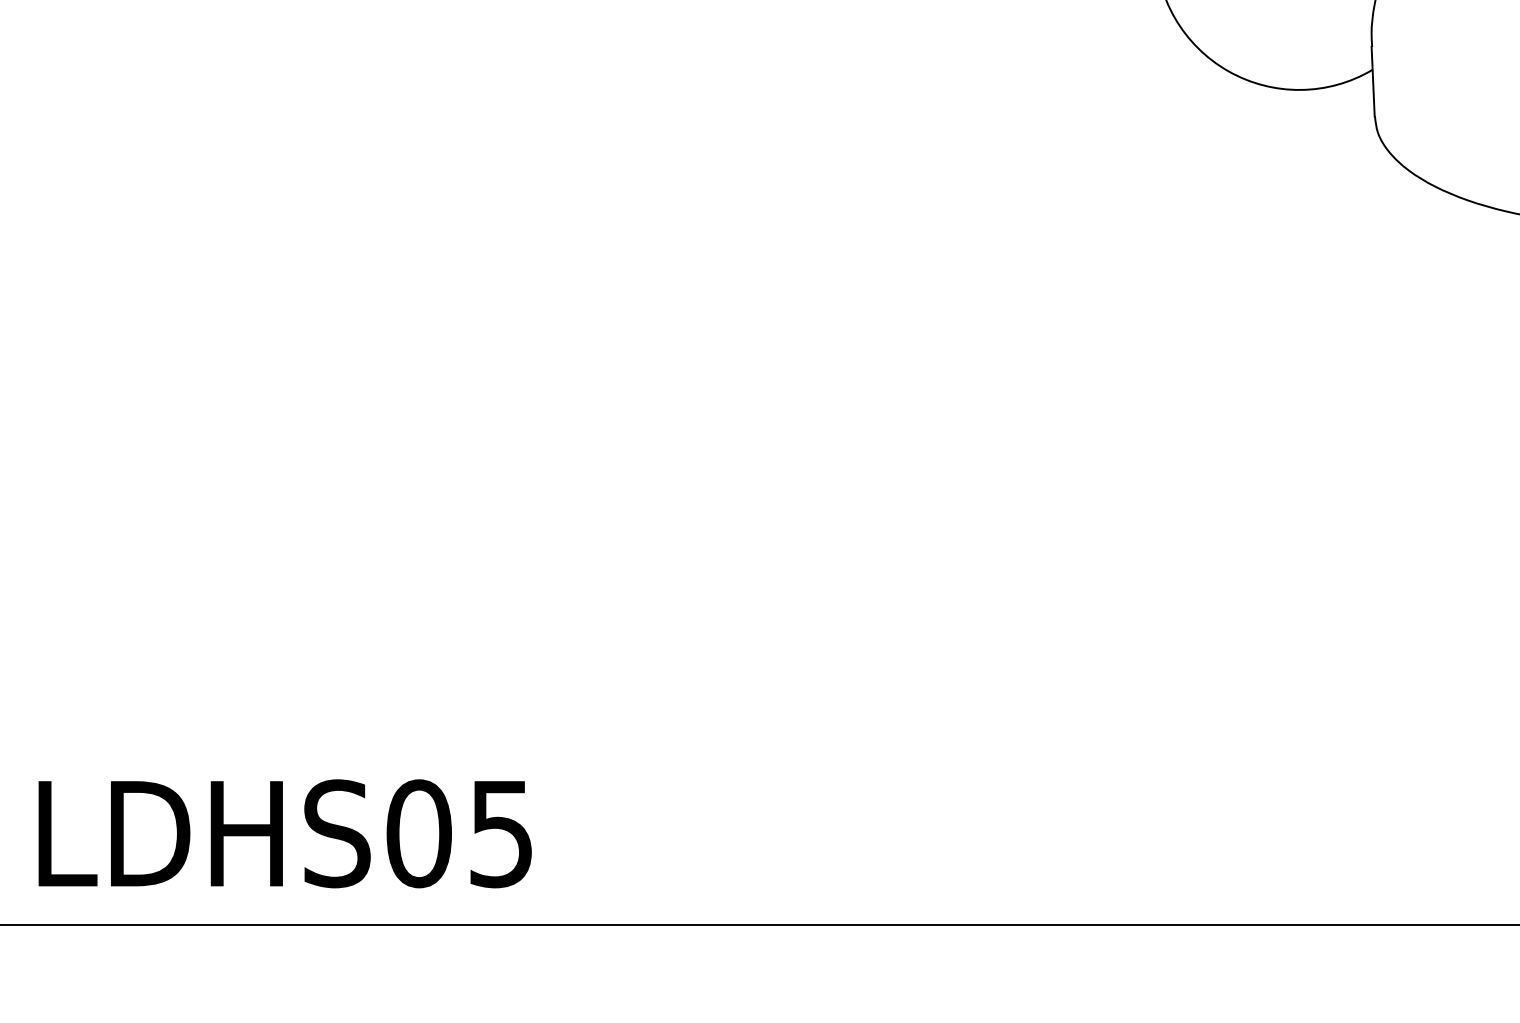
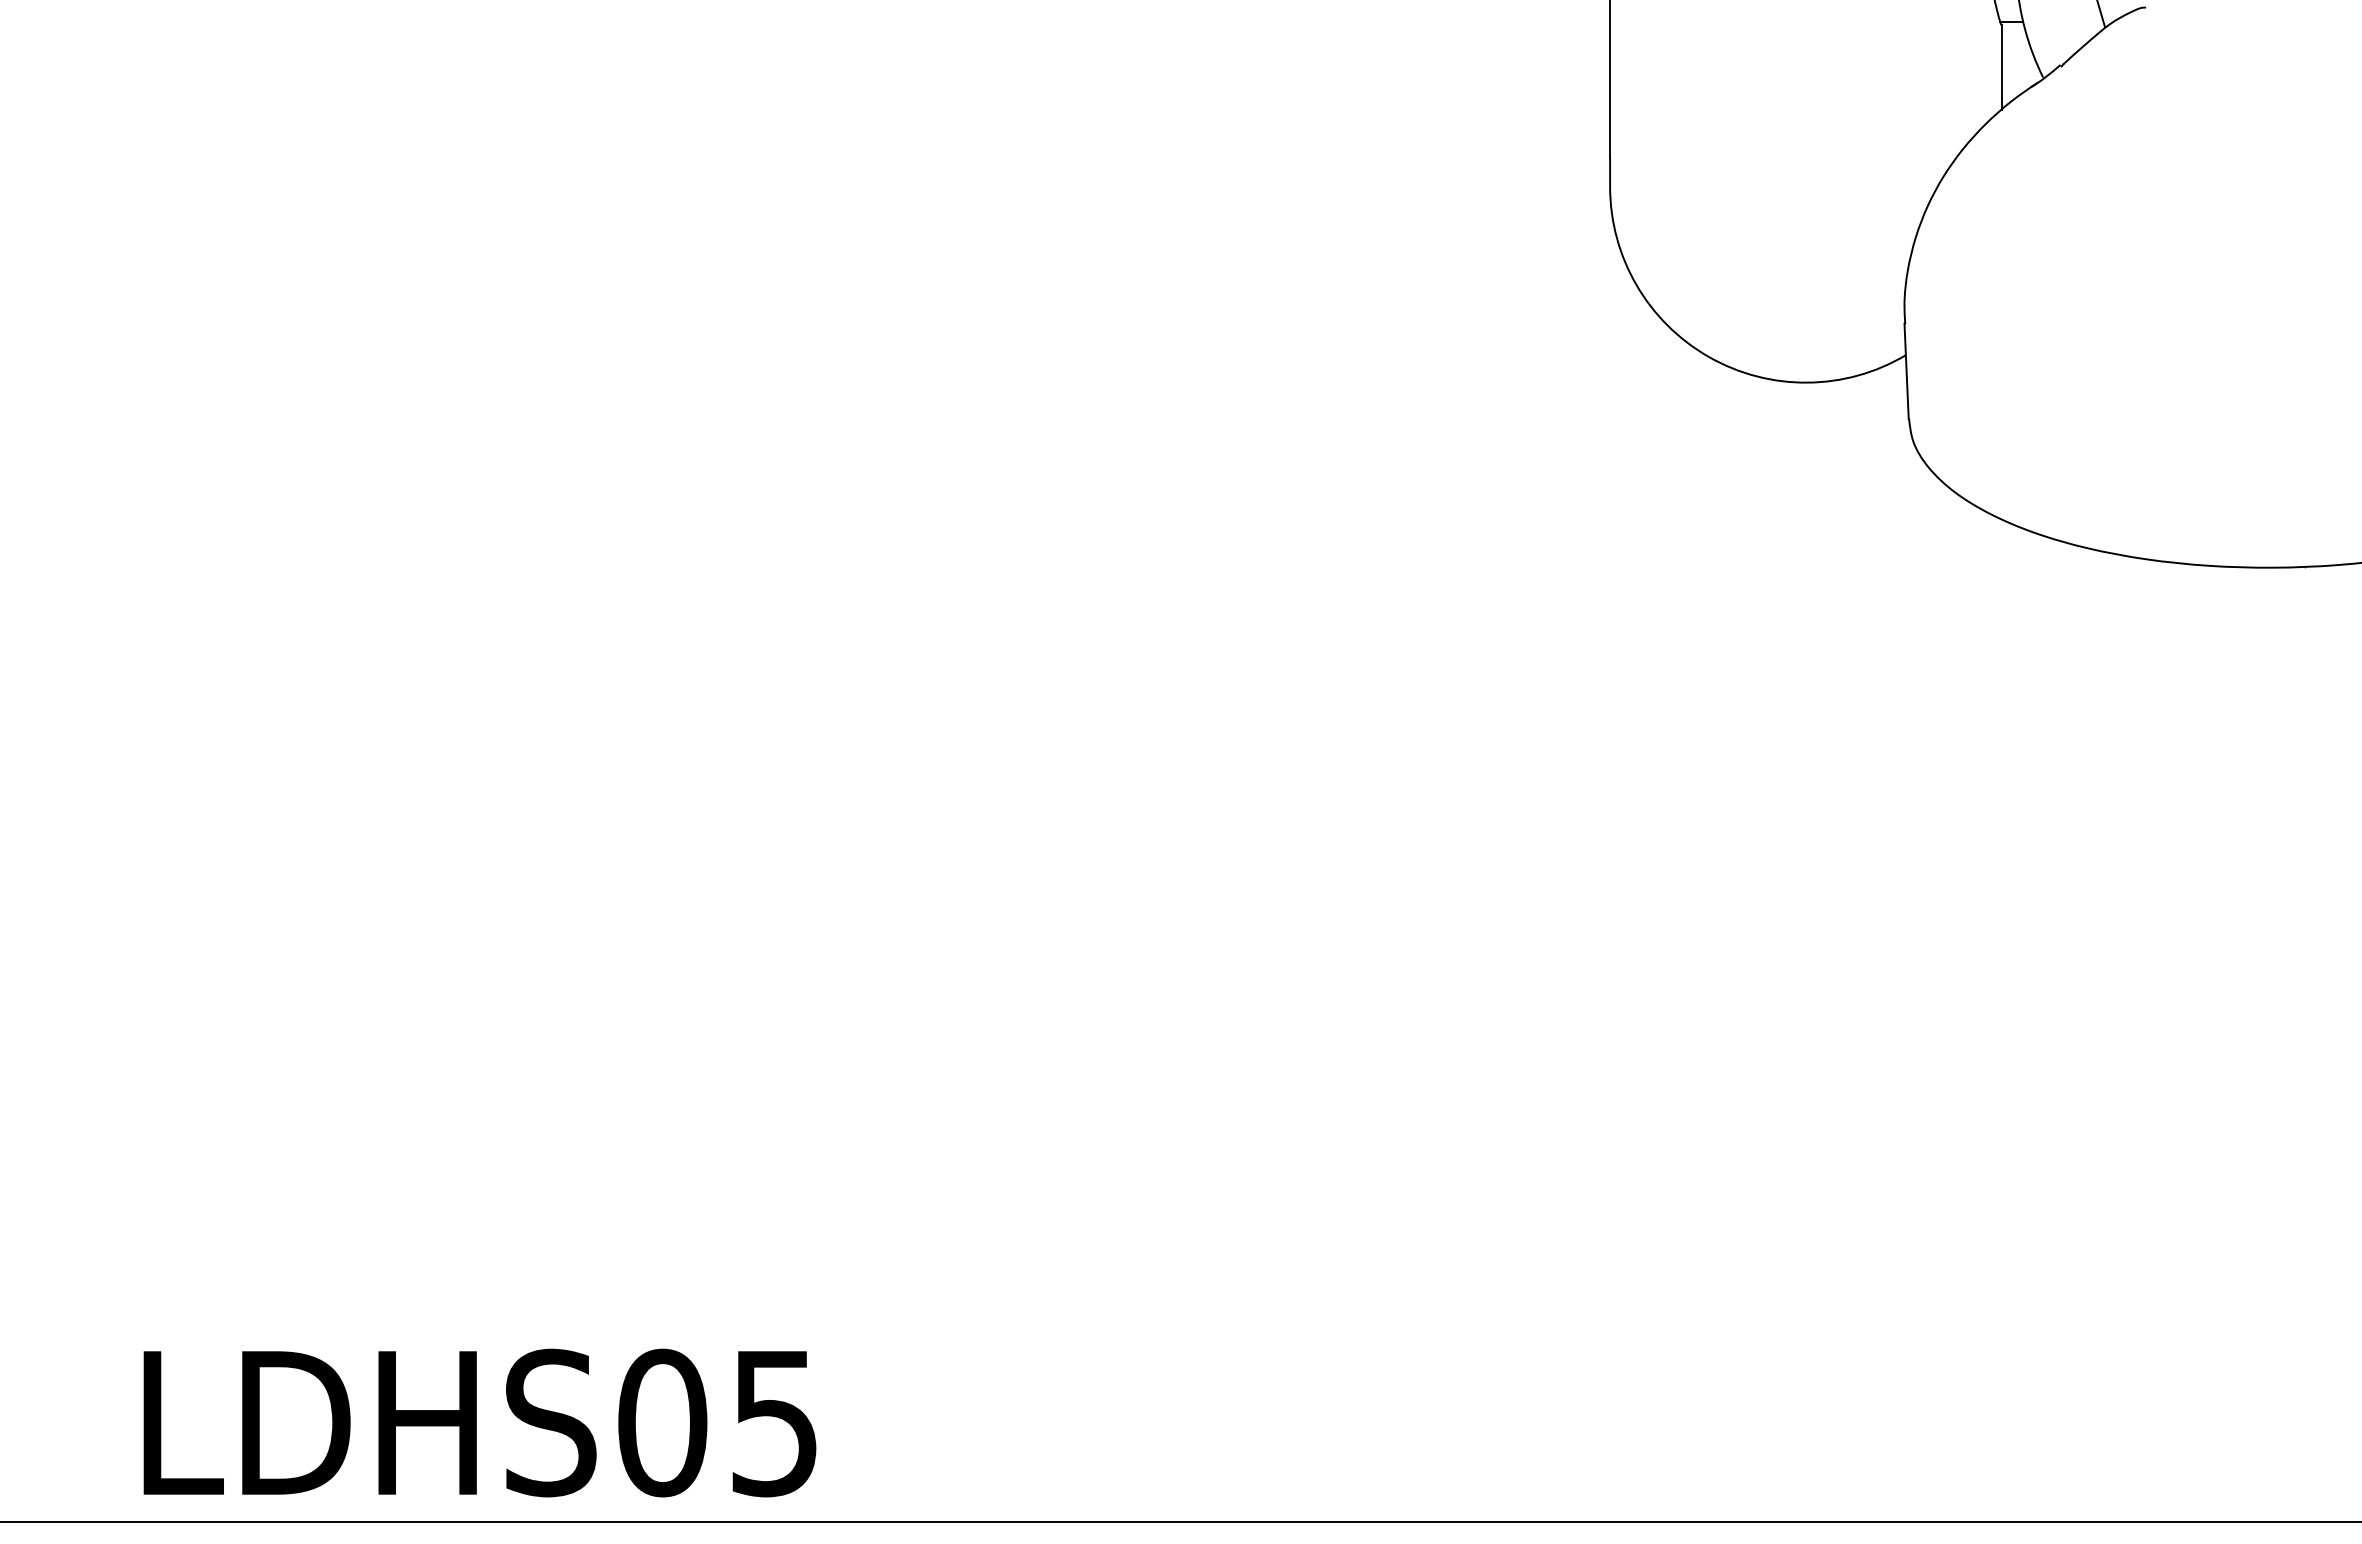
text: (284, 833) -> (479, 1422), moved

